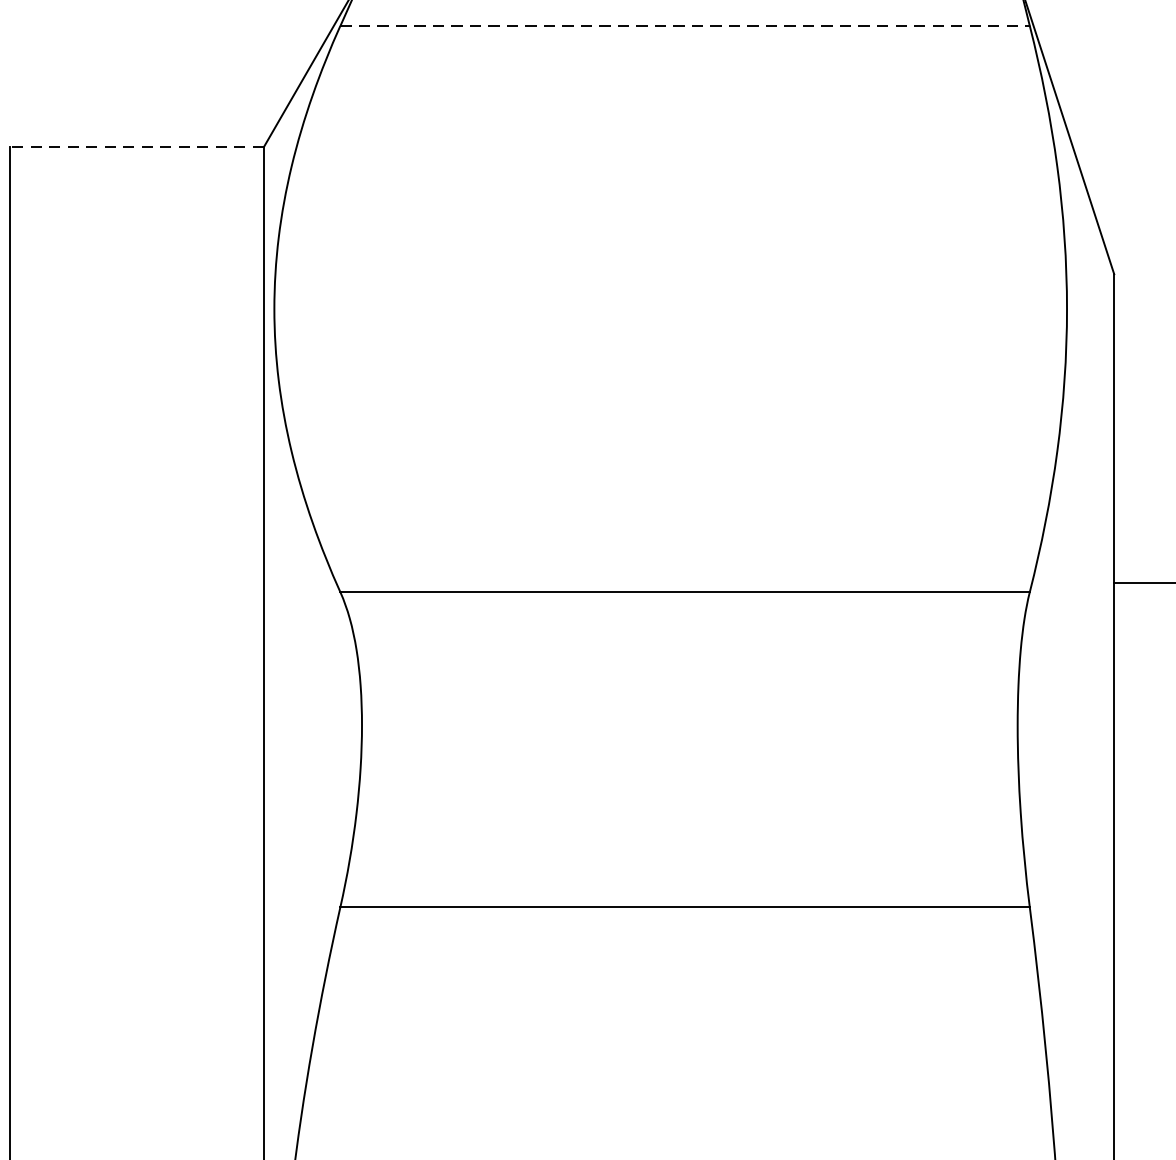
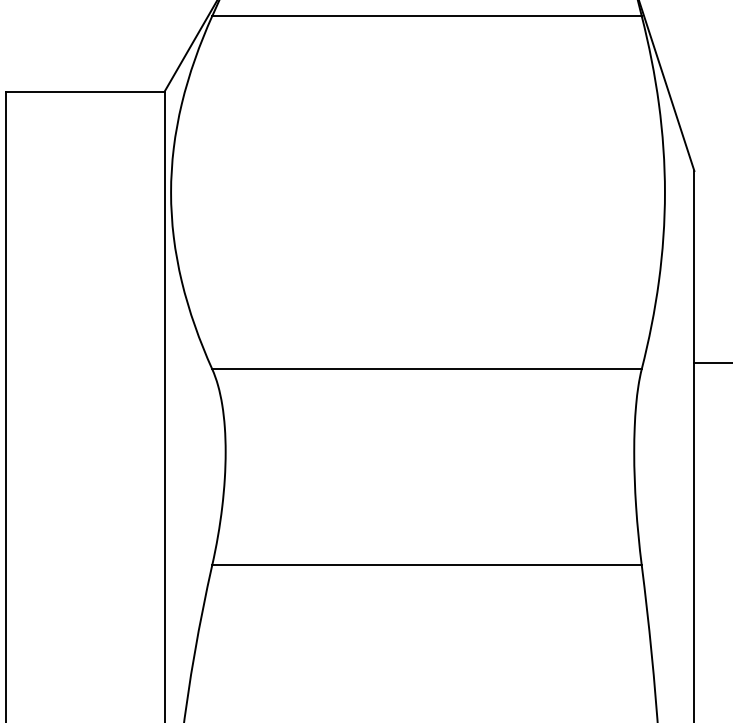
line: (685, 26) -> (427, 16), dashed -> solid
line: (135, 146) -> (84, 91), dashed -> solid

